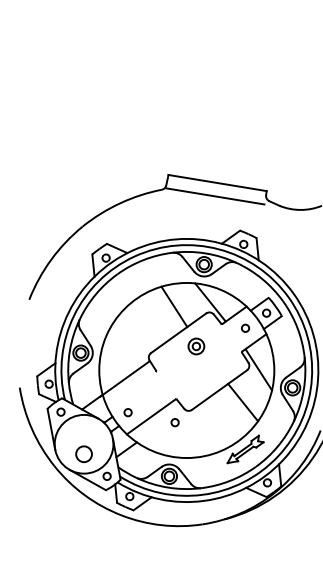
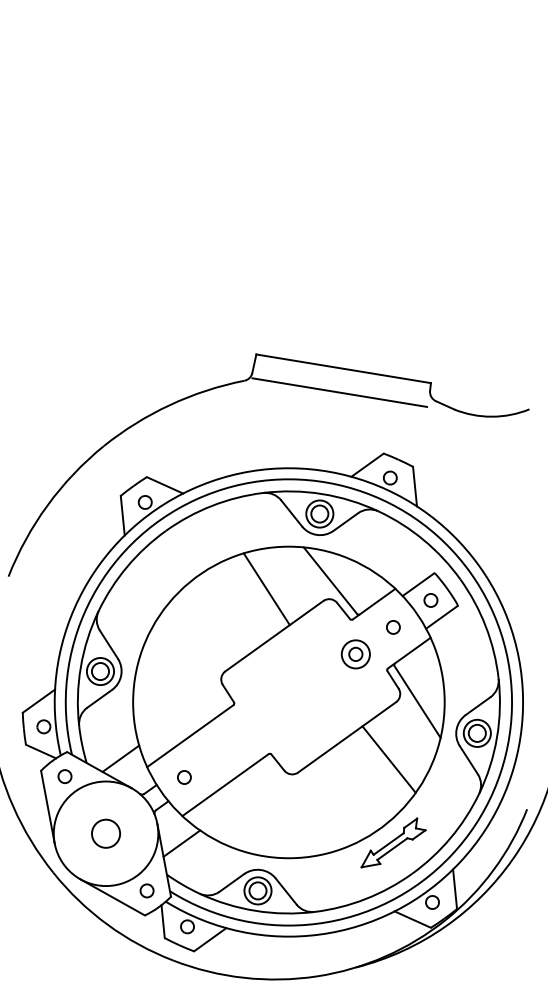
part: (196, 346) -> (355, 654), moved
line: (124, 379) -> (190, 736), moved
circle: (174, 422) -> (267, 795), removed
circle: (83, 453) -> (105, 832), moved

